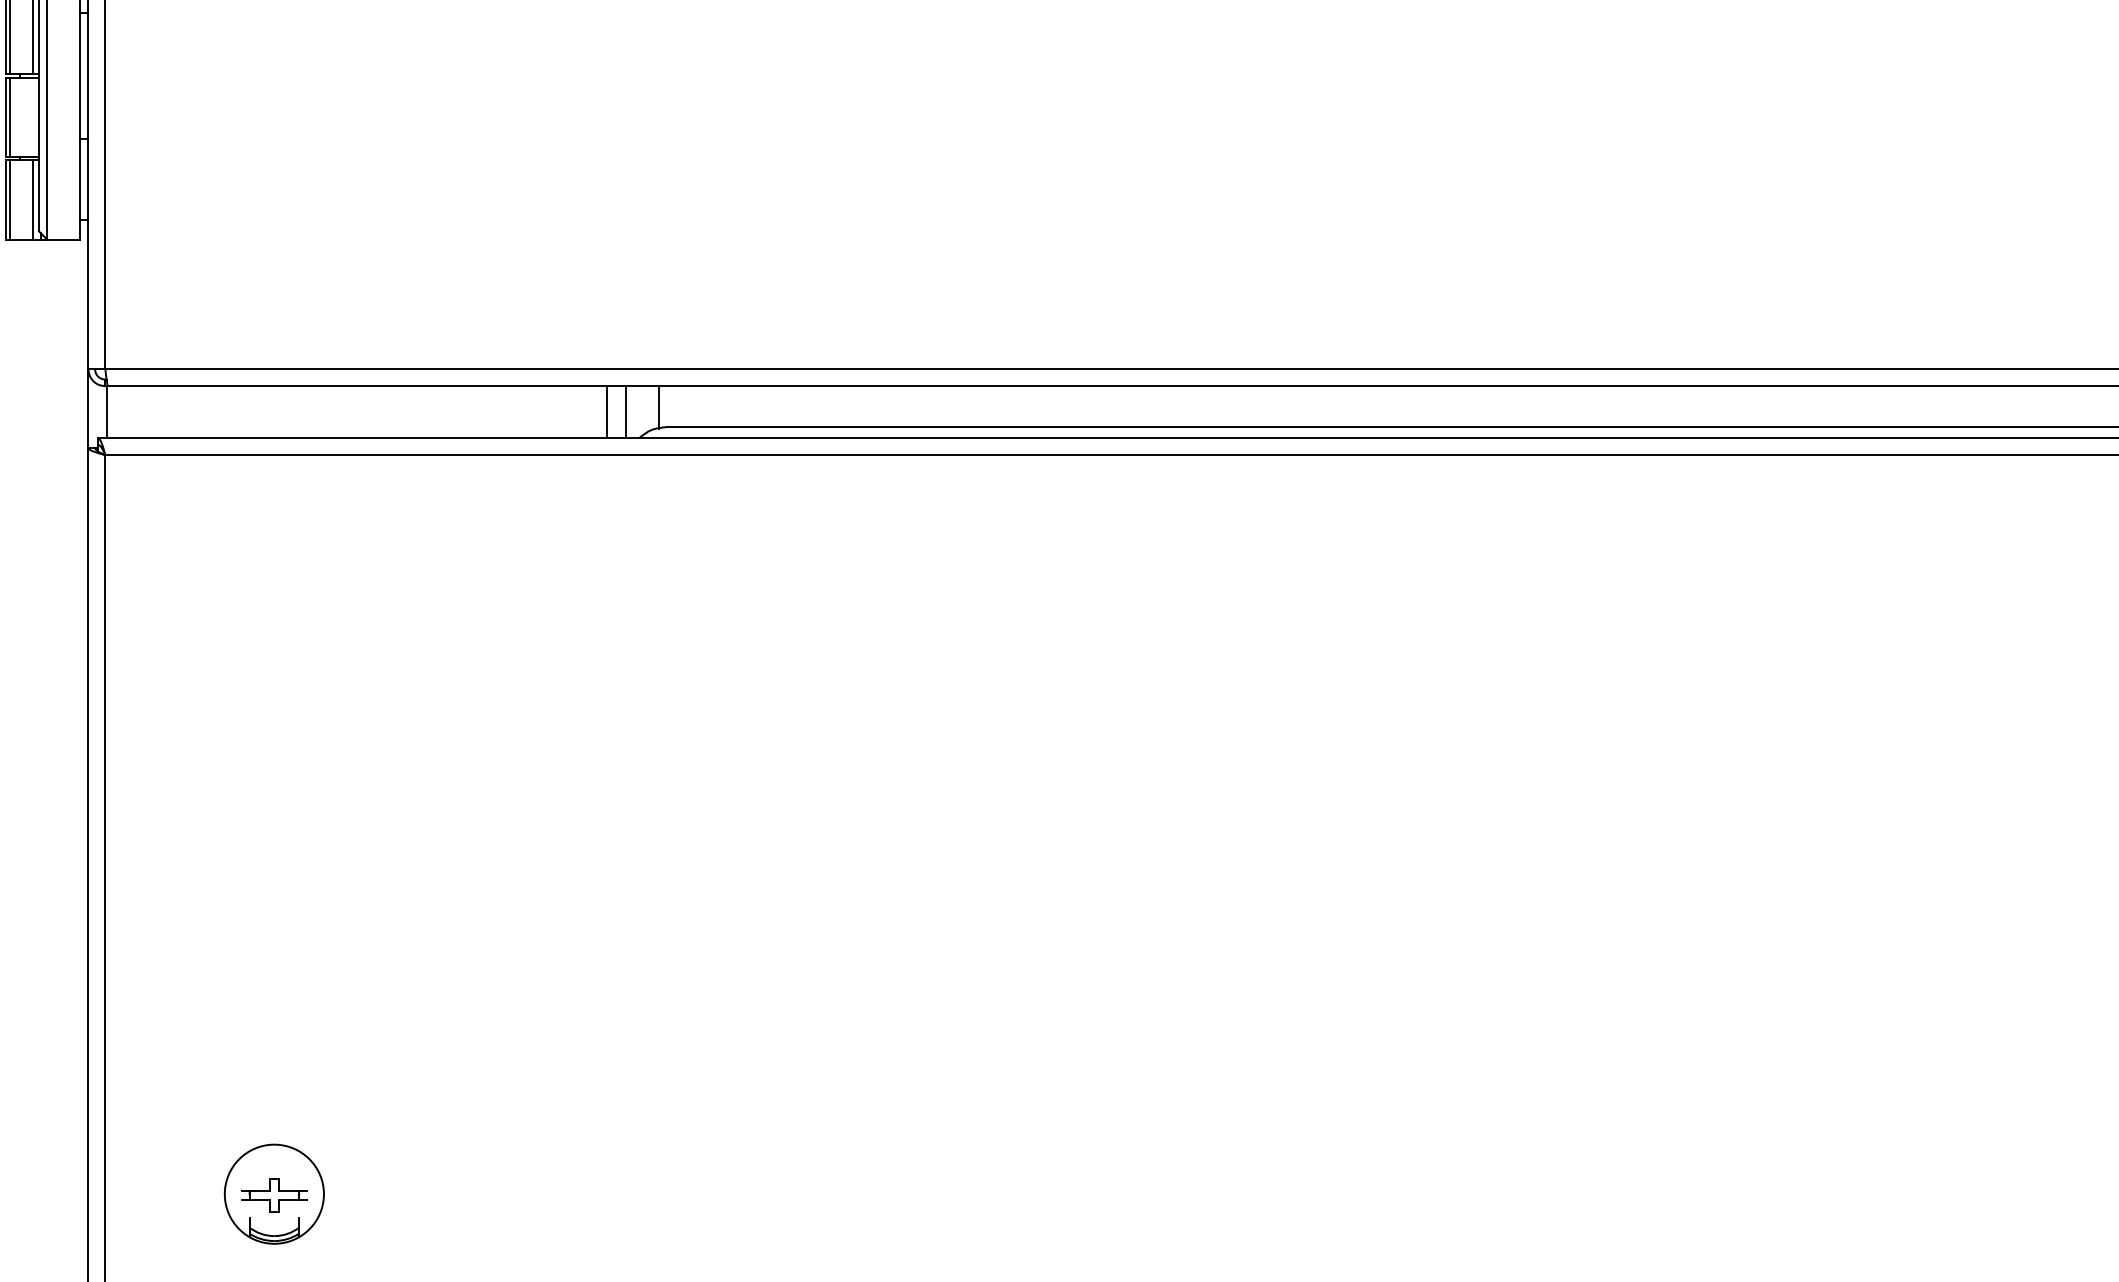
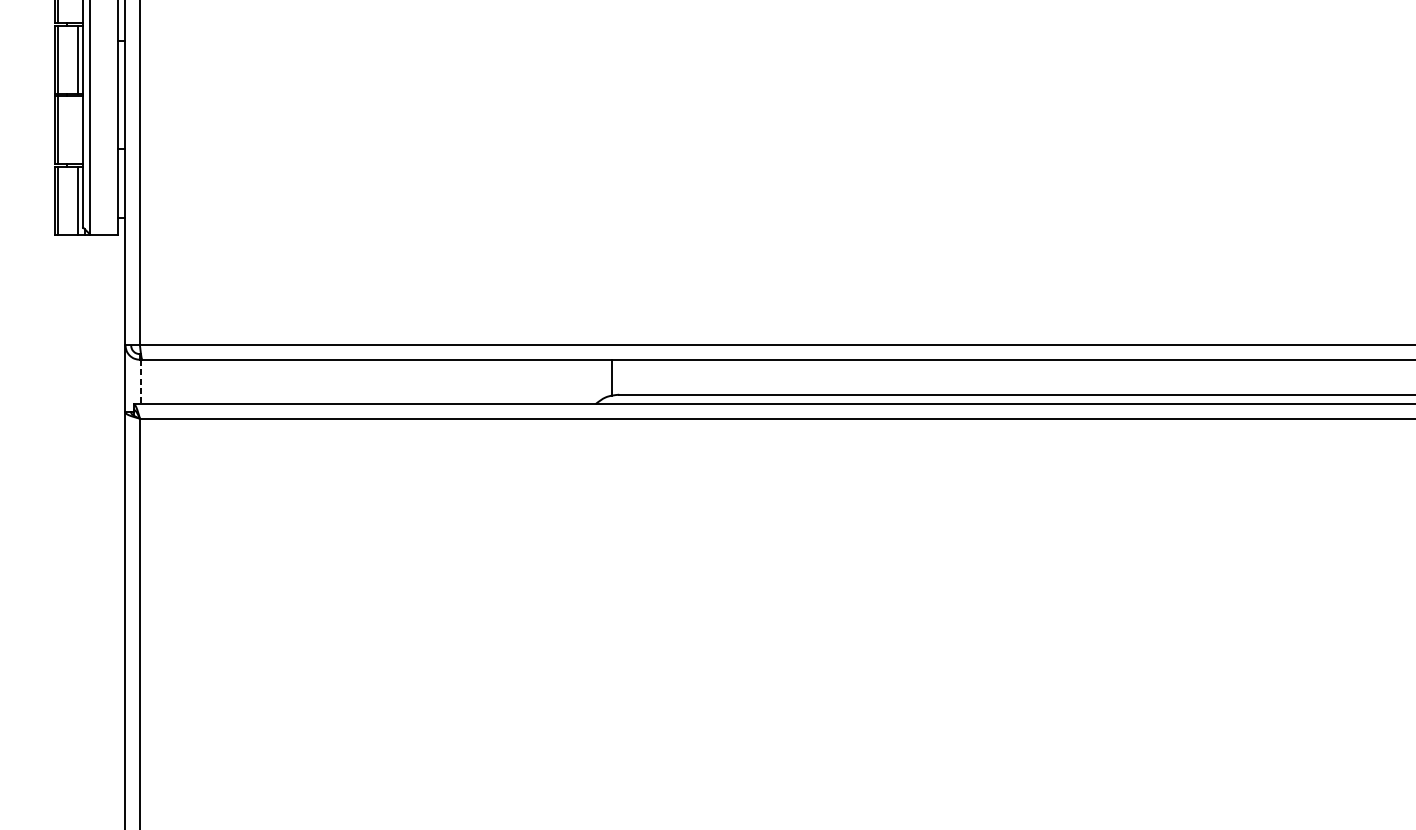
line: (107, 412) -> (141, 382), solid -> dashed
line: (606, 412) -> (567, 382), removed
line: (625, 412) -> (583, 382), removed

